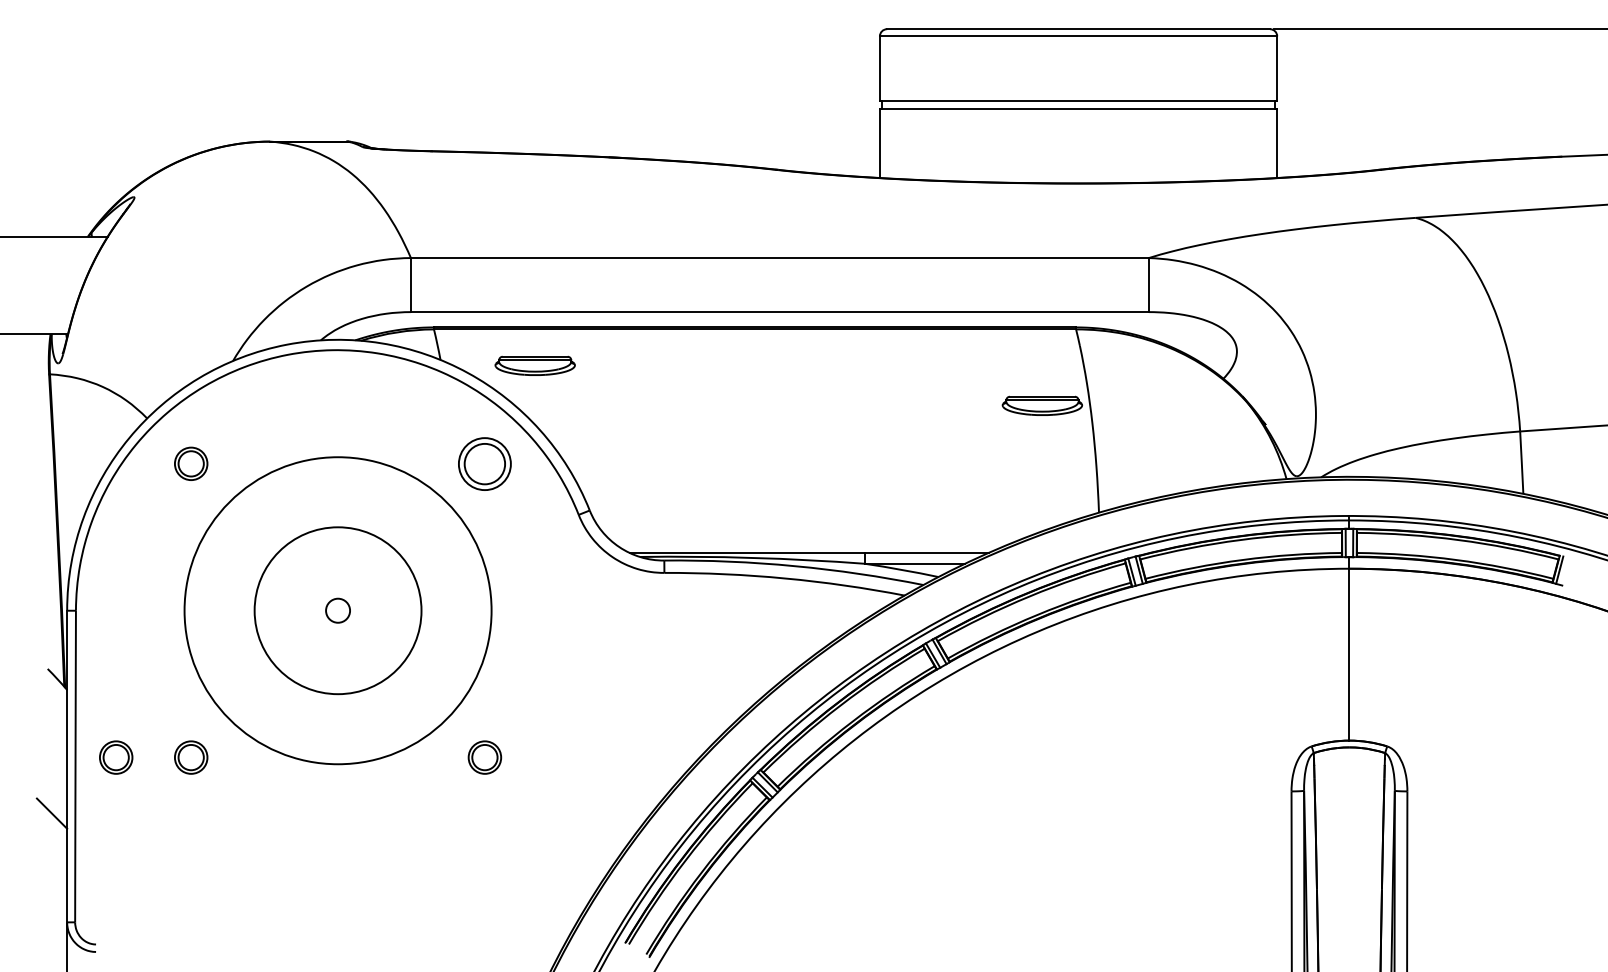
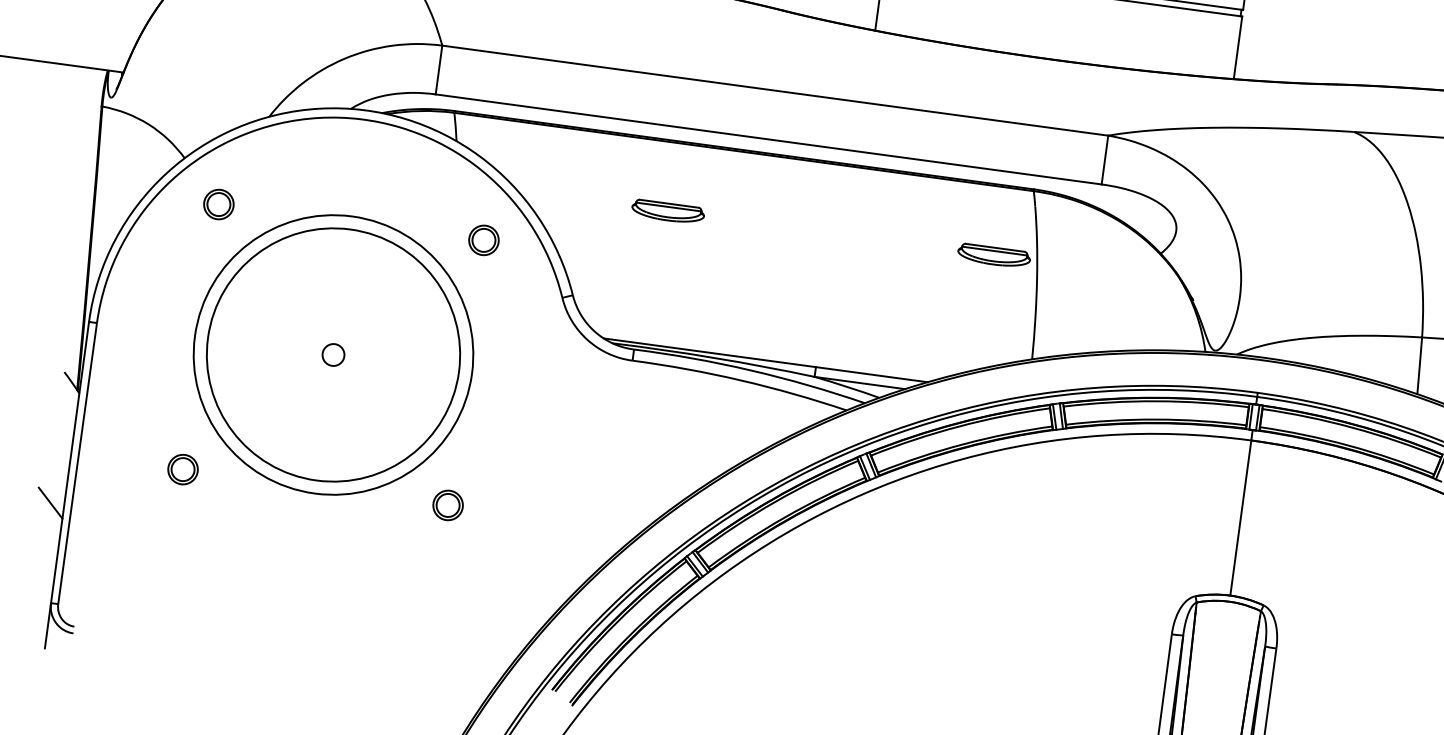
part: (534, 365) -> (667, 211), moved
part: (484, 463) -> (483, 239), size x0.62
circle: (338, 610) -> (333, 354), size x1.67
part: (116, 757) -> (115, 460), removed

